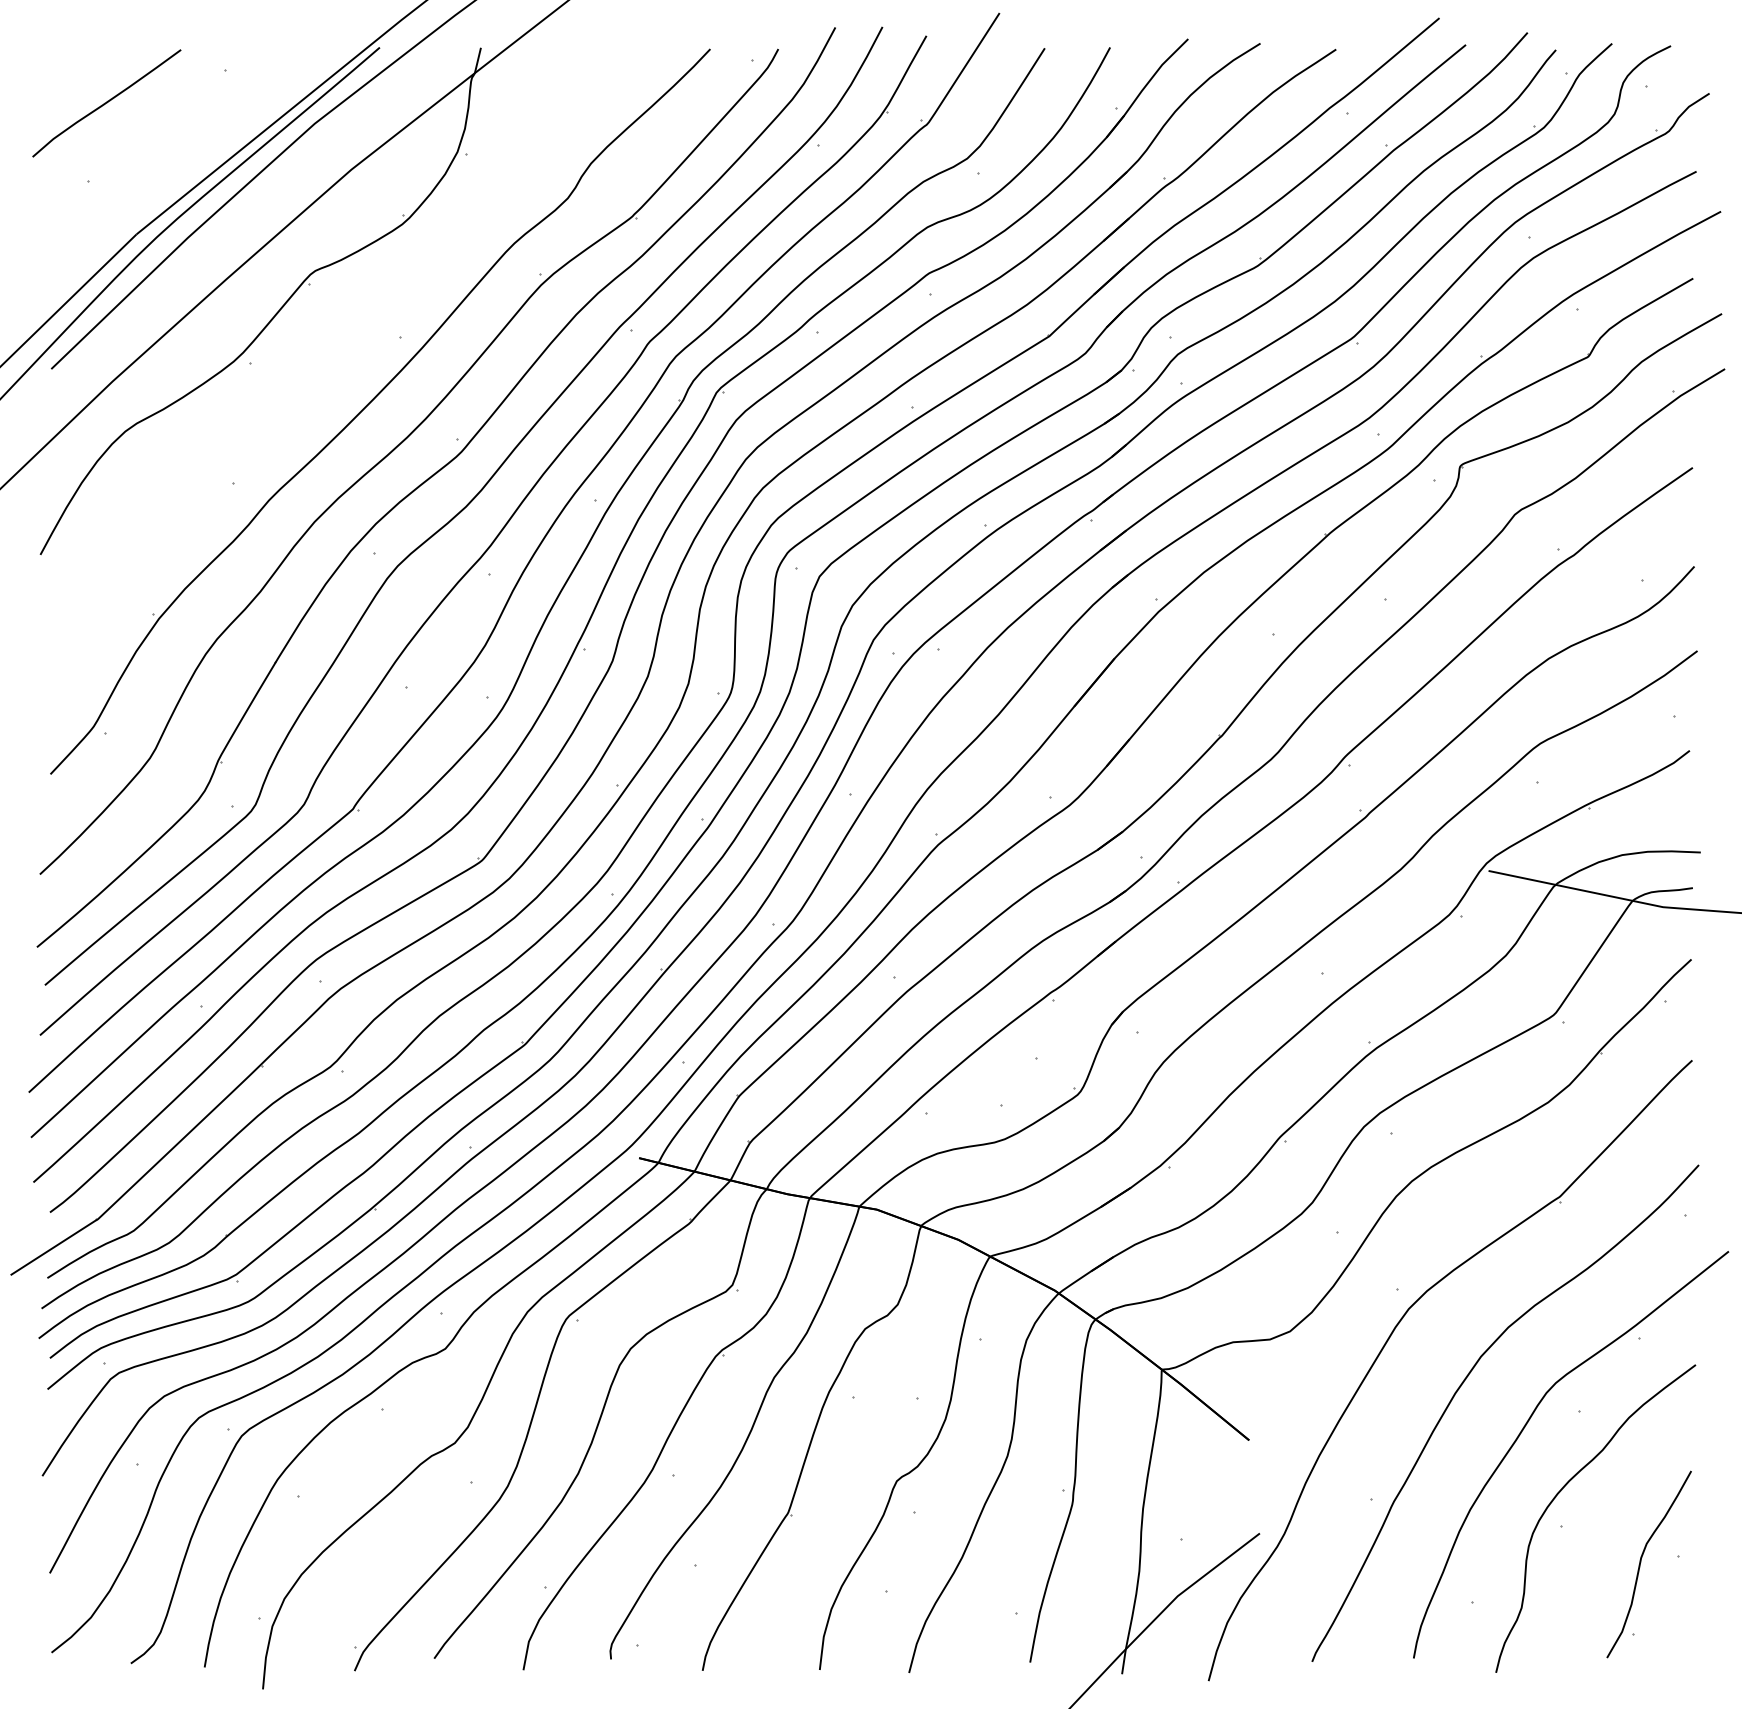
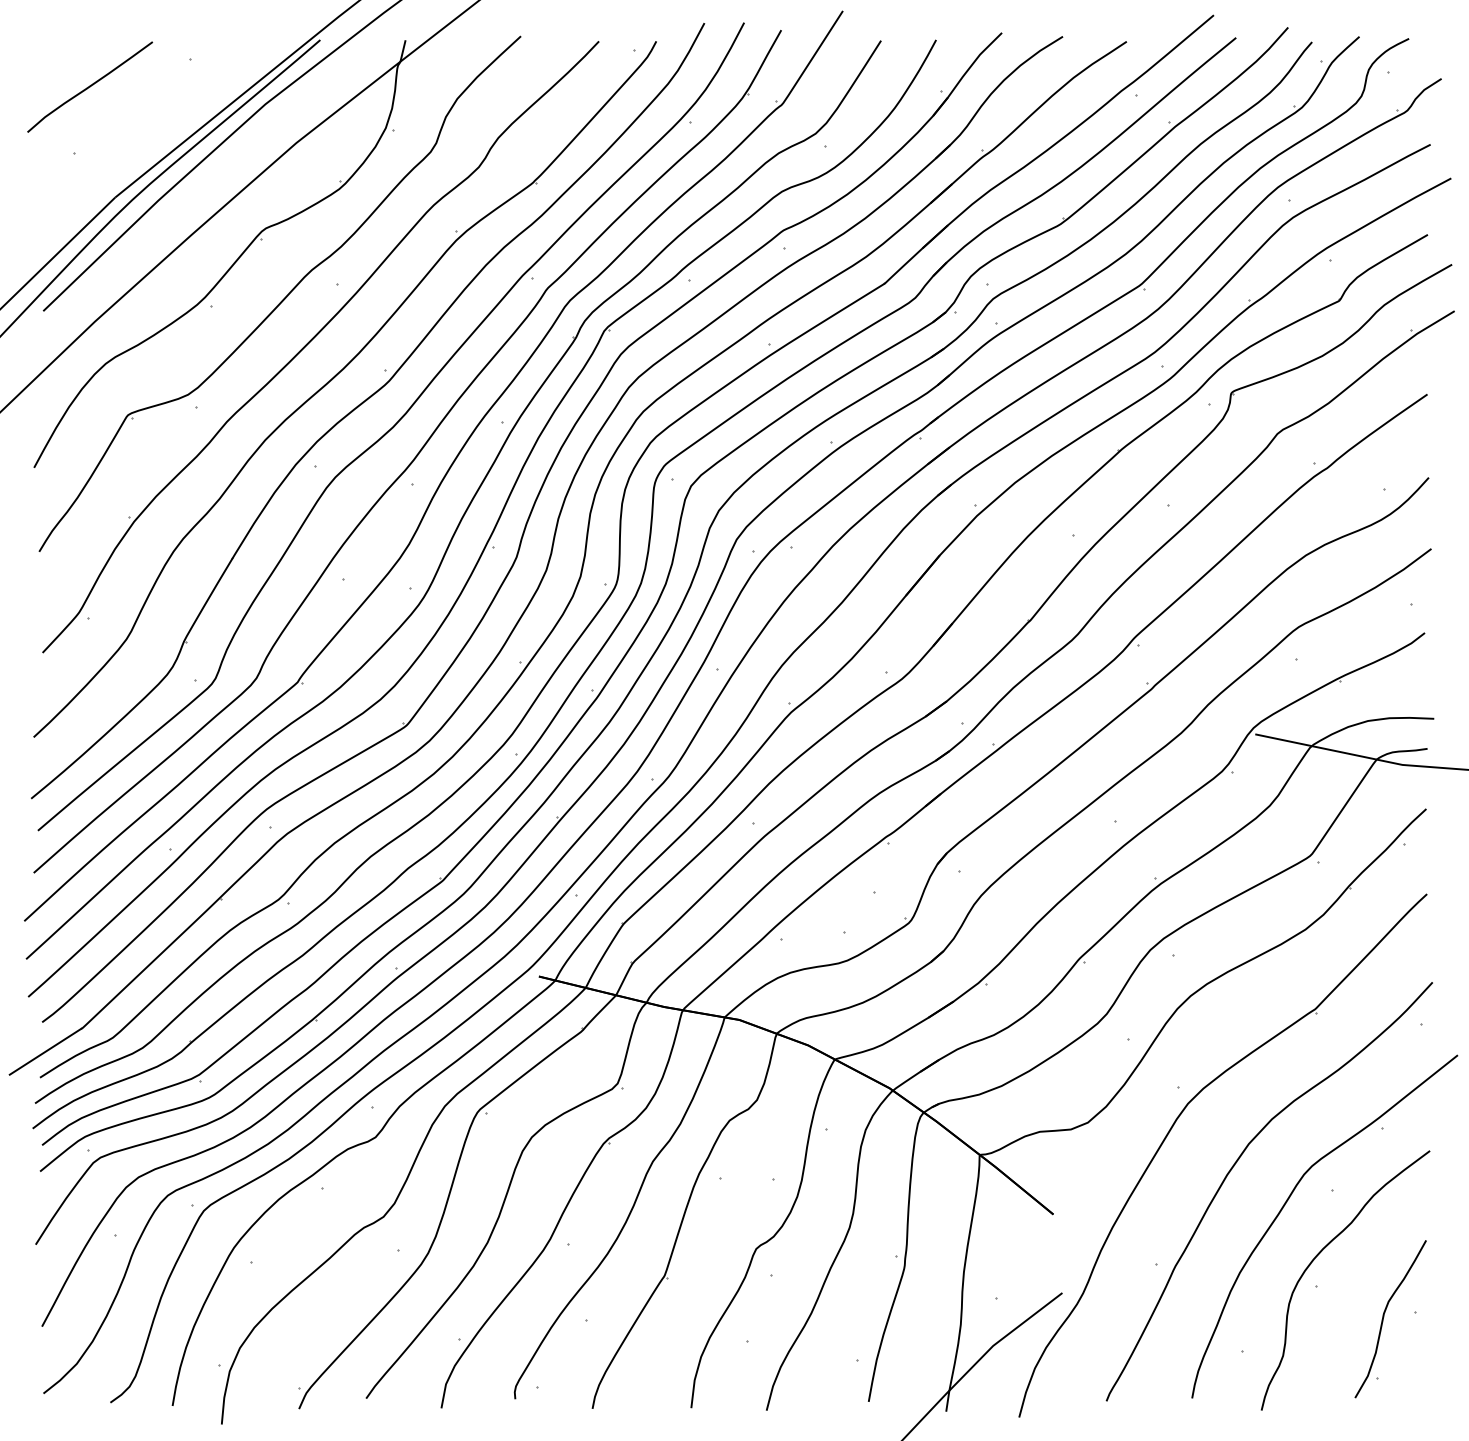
part: (337, 352) -> (284, 297), added

